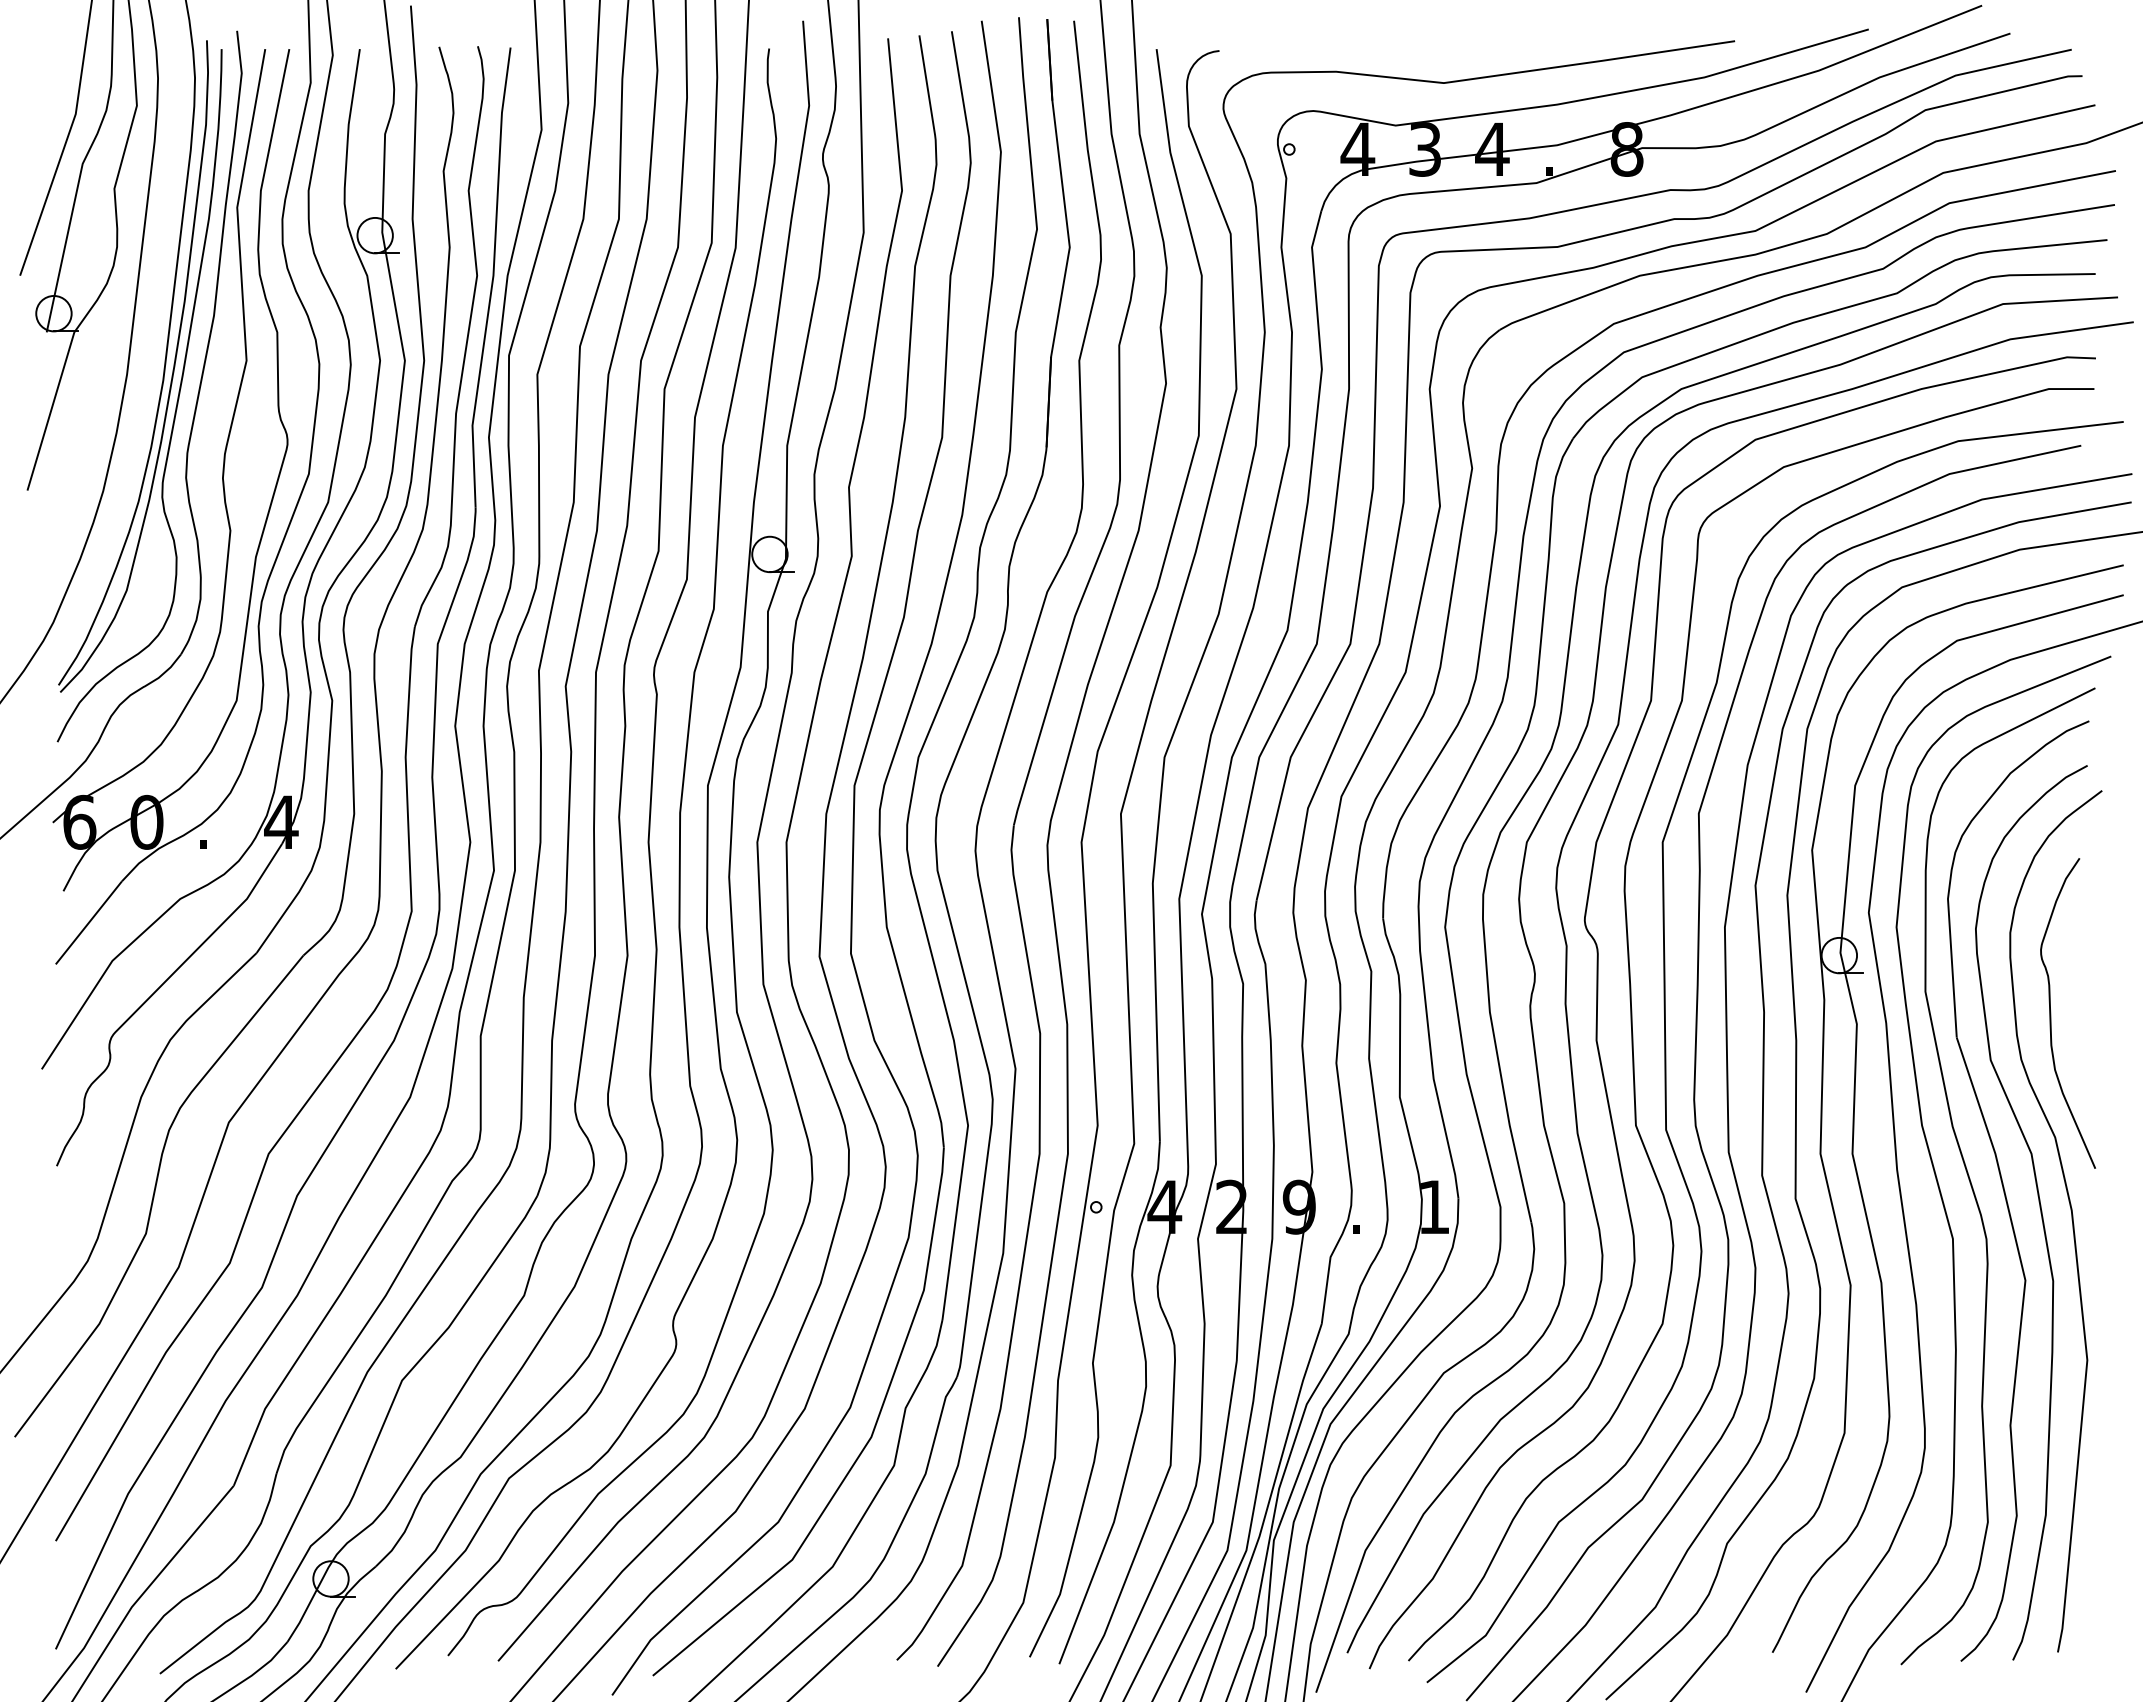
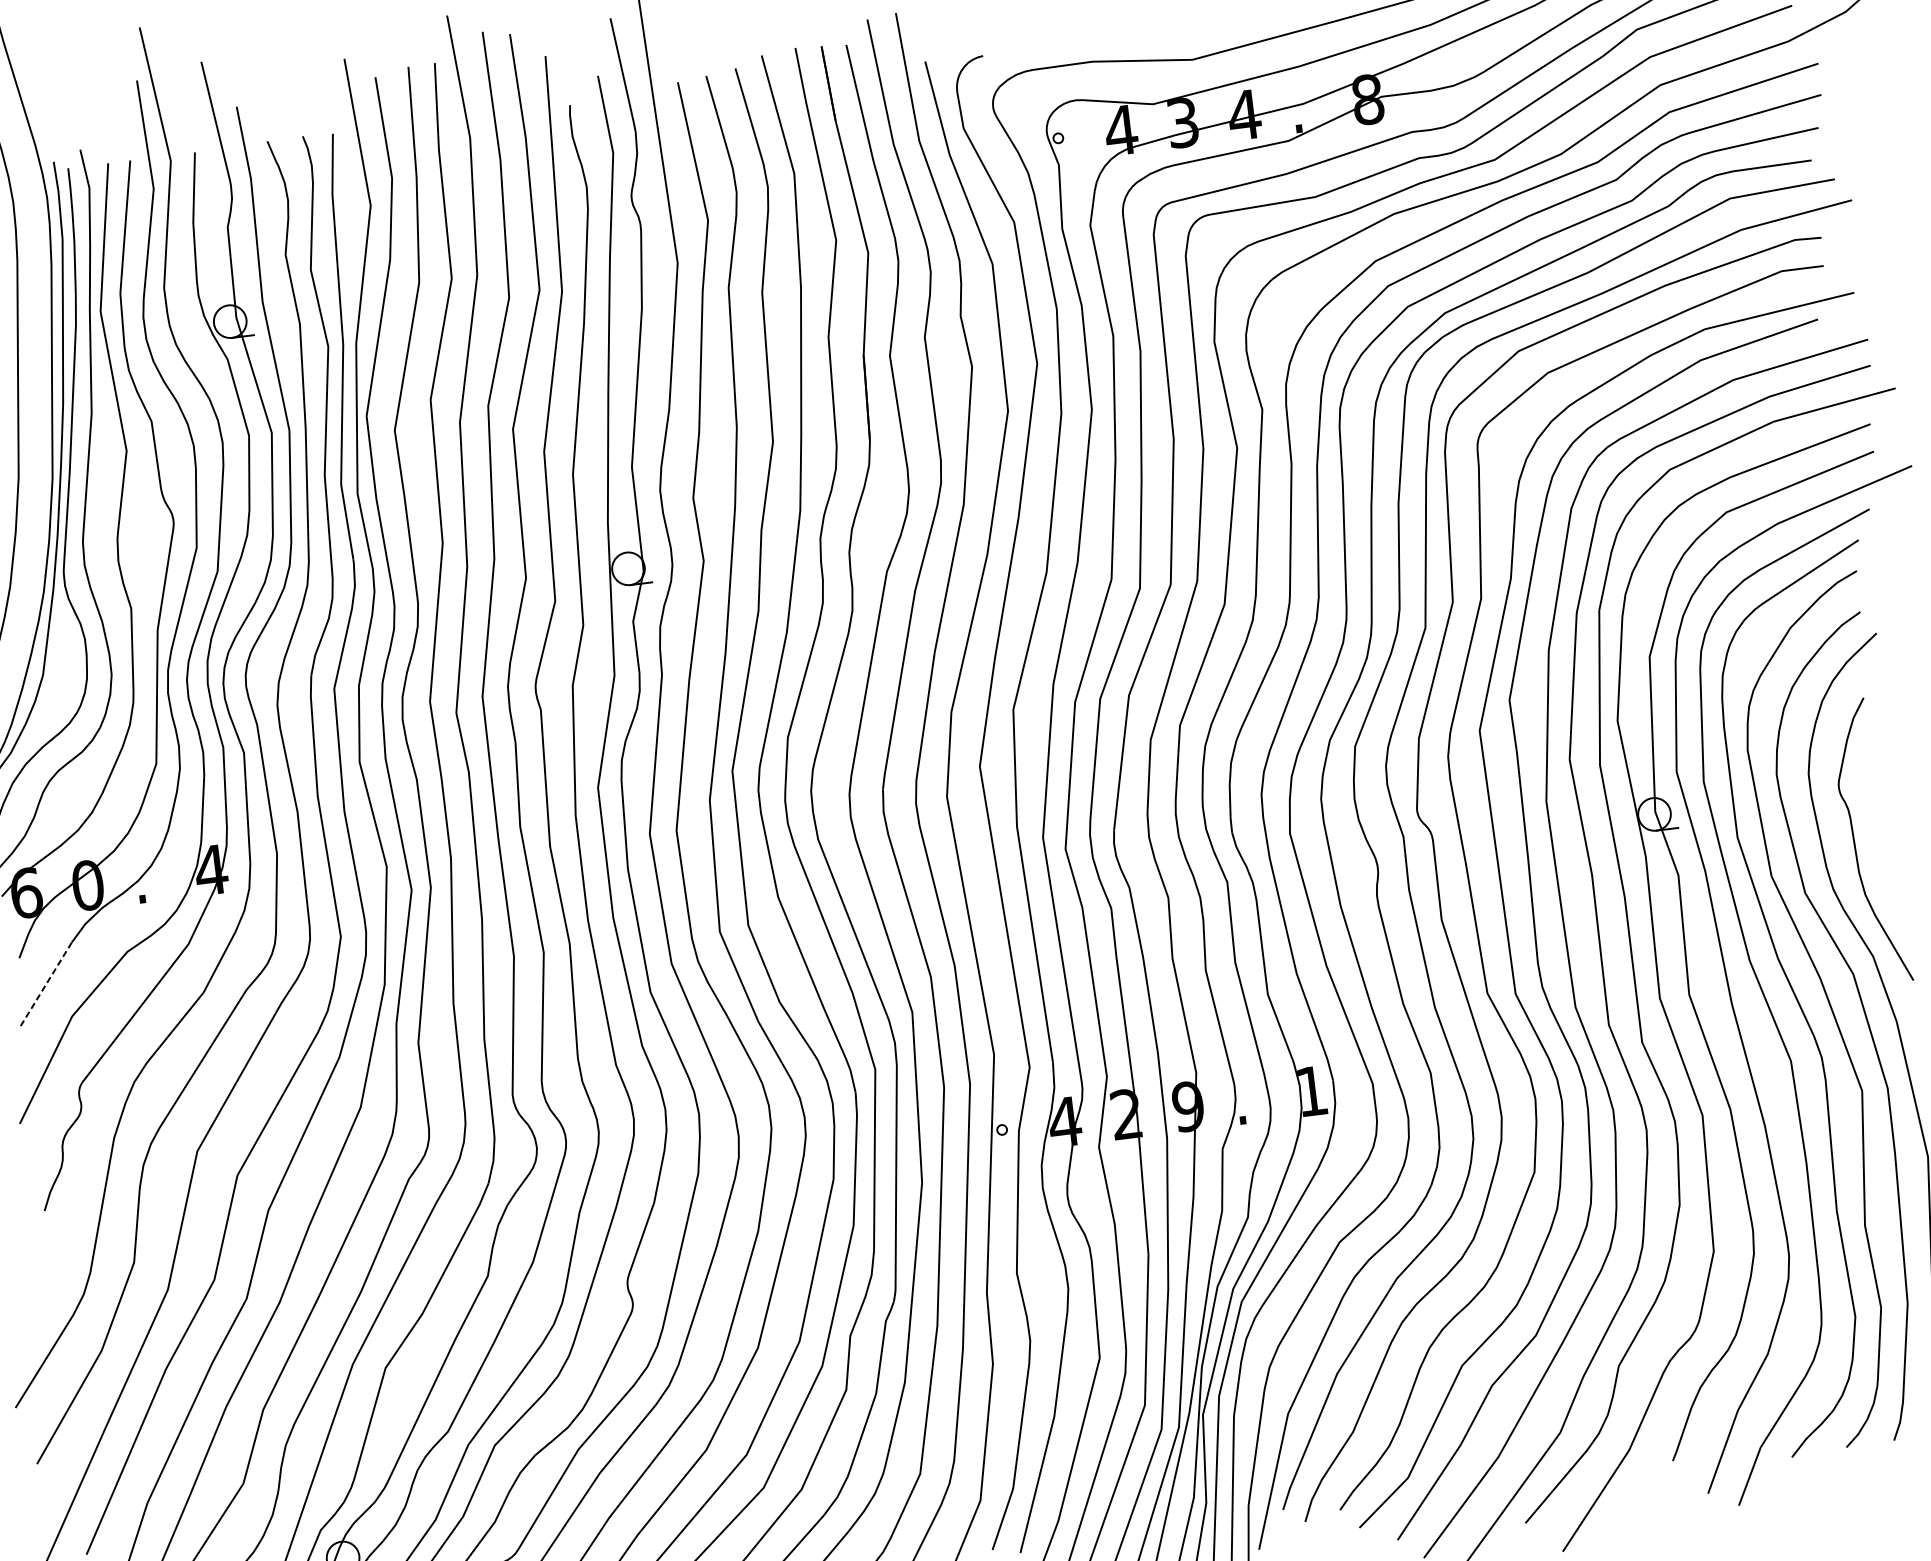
line: (89, 922) -> (46, 983), solid -> dashed

